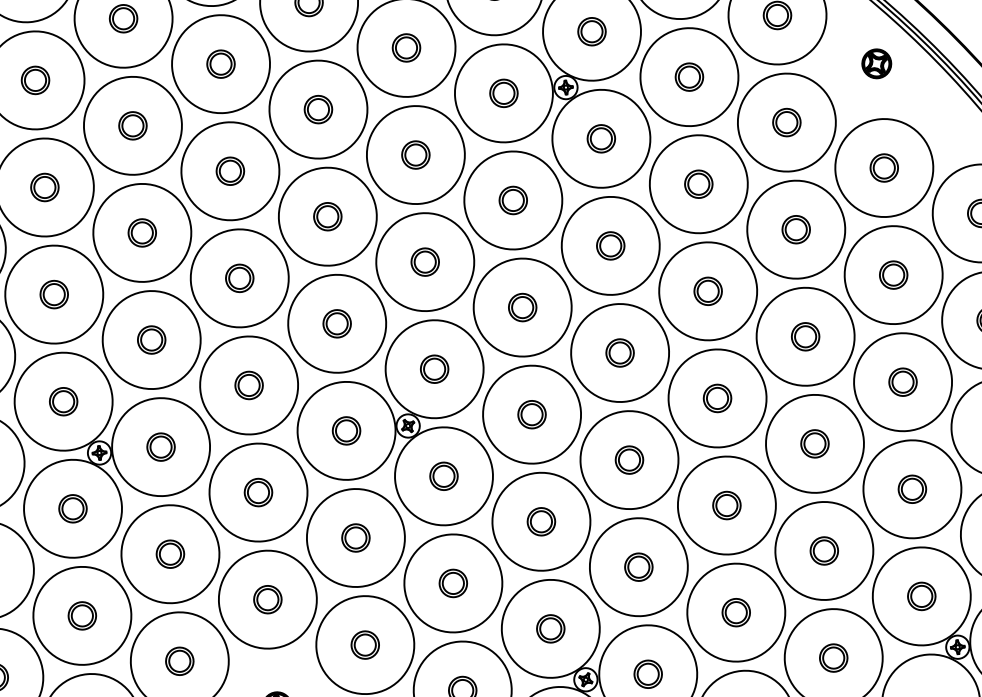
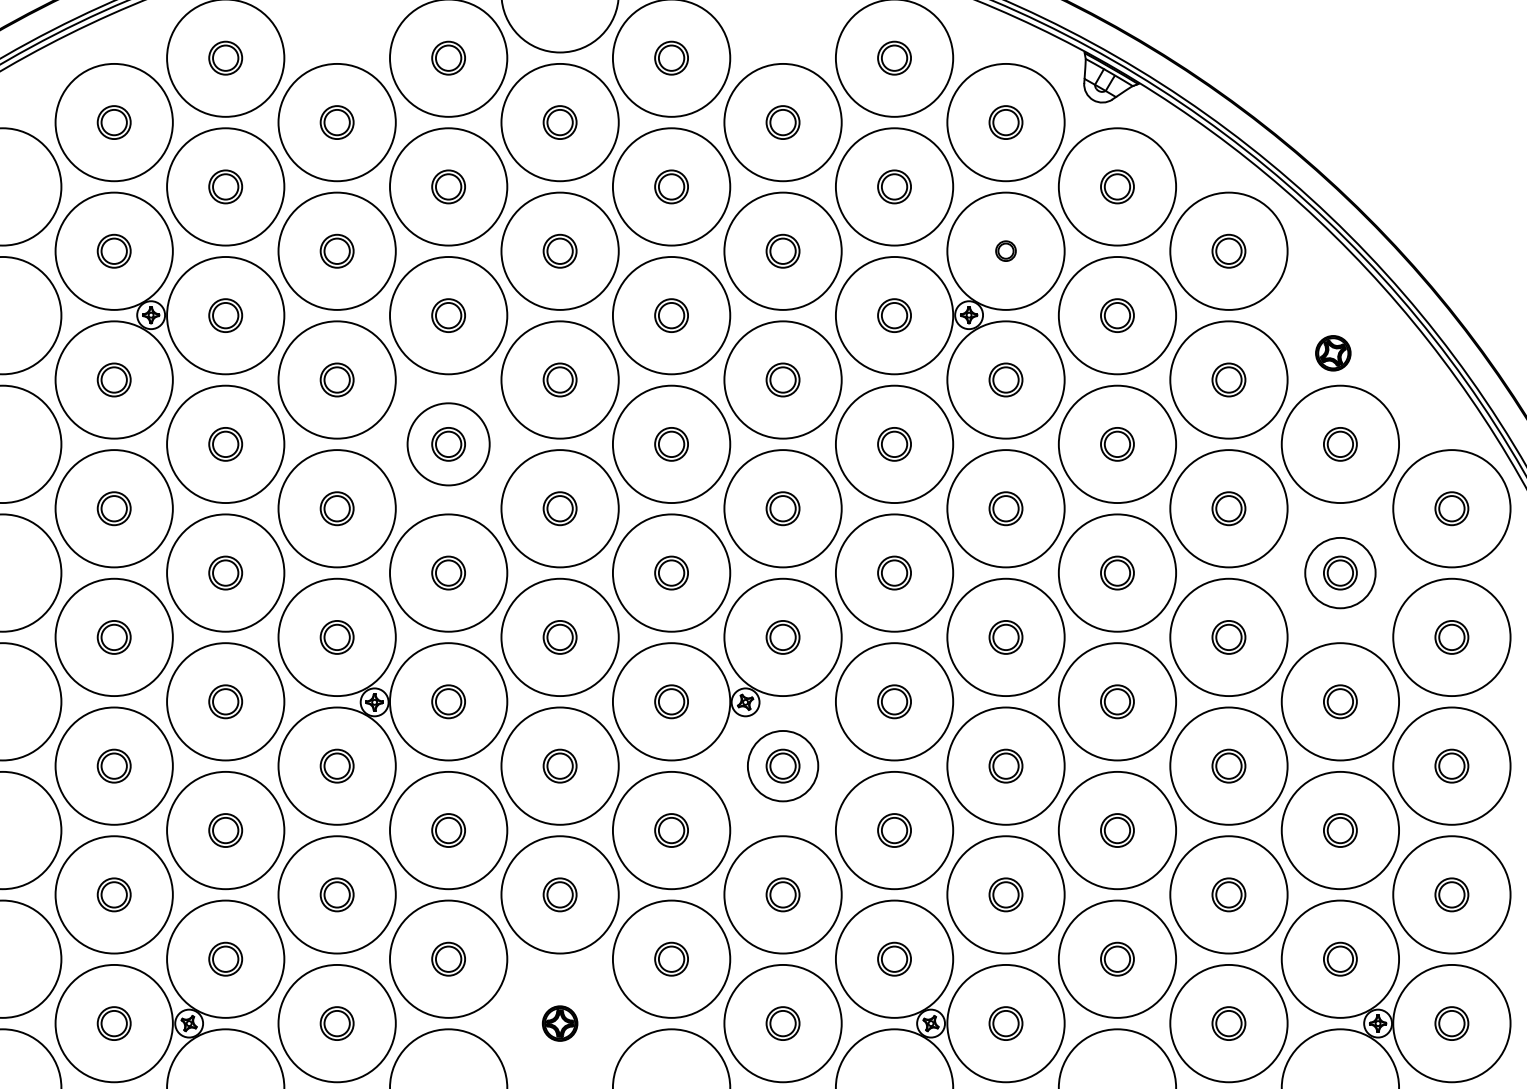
part: (591, 31) -> (1005, 250), size x0.6
part: (876, 63) -> (1333, 353), moved
circle: (142, 233) -> (448, 444), size x0.7
circle: (893, 274) -> (1340, 572), size x0.6
circle: (443, 475) -> (782, 765), size x0.6

